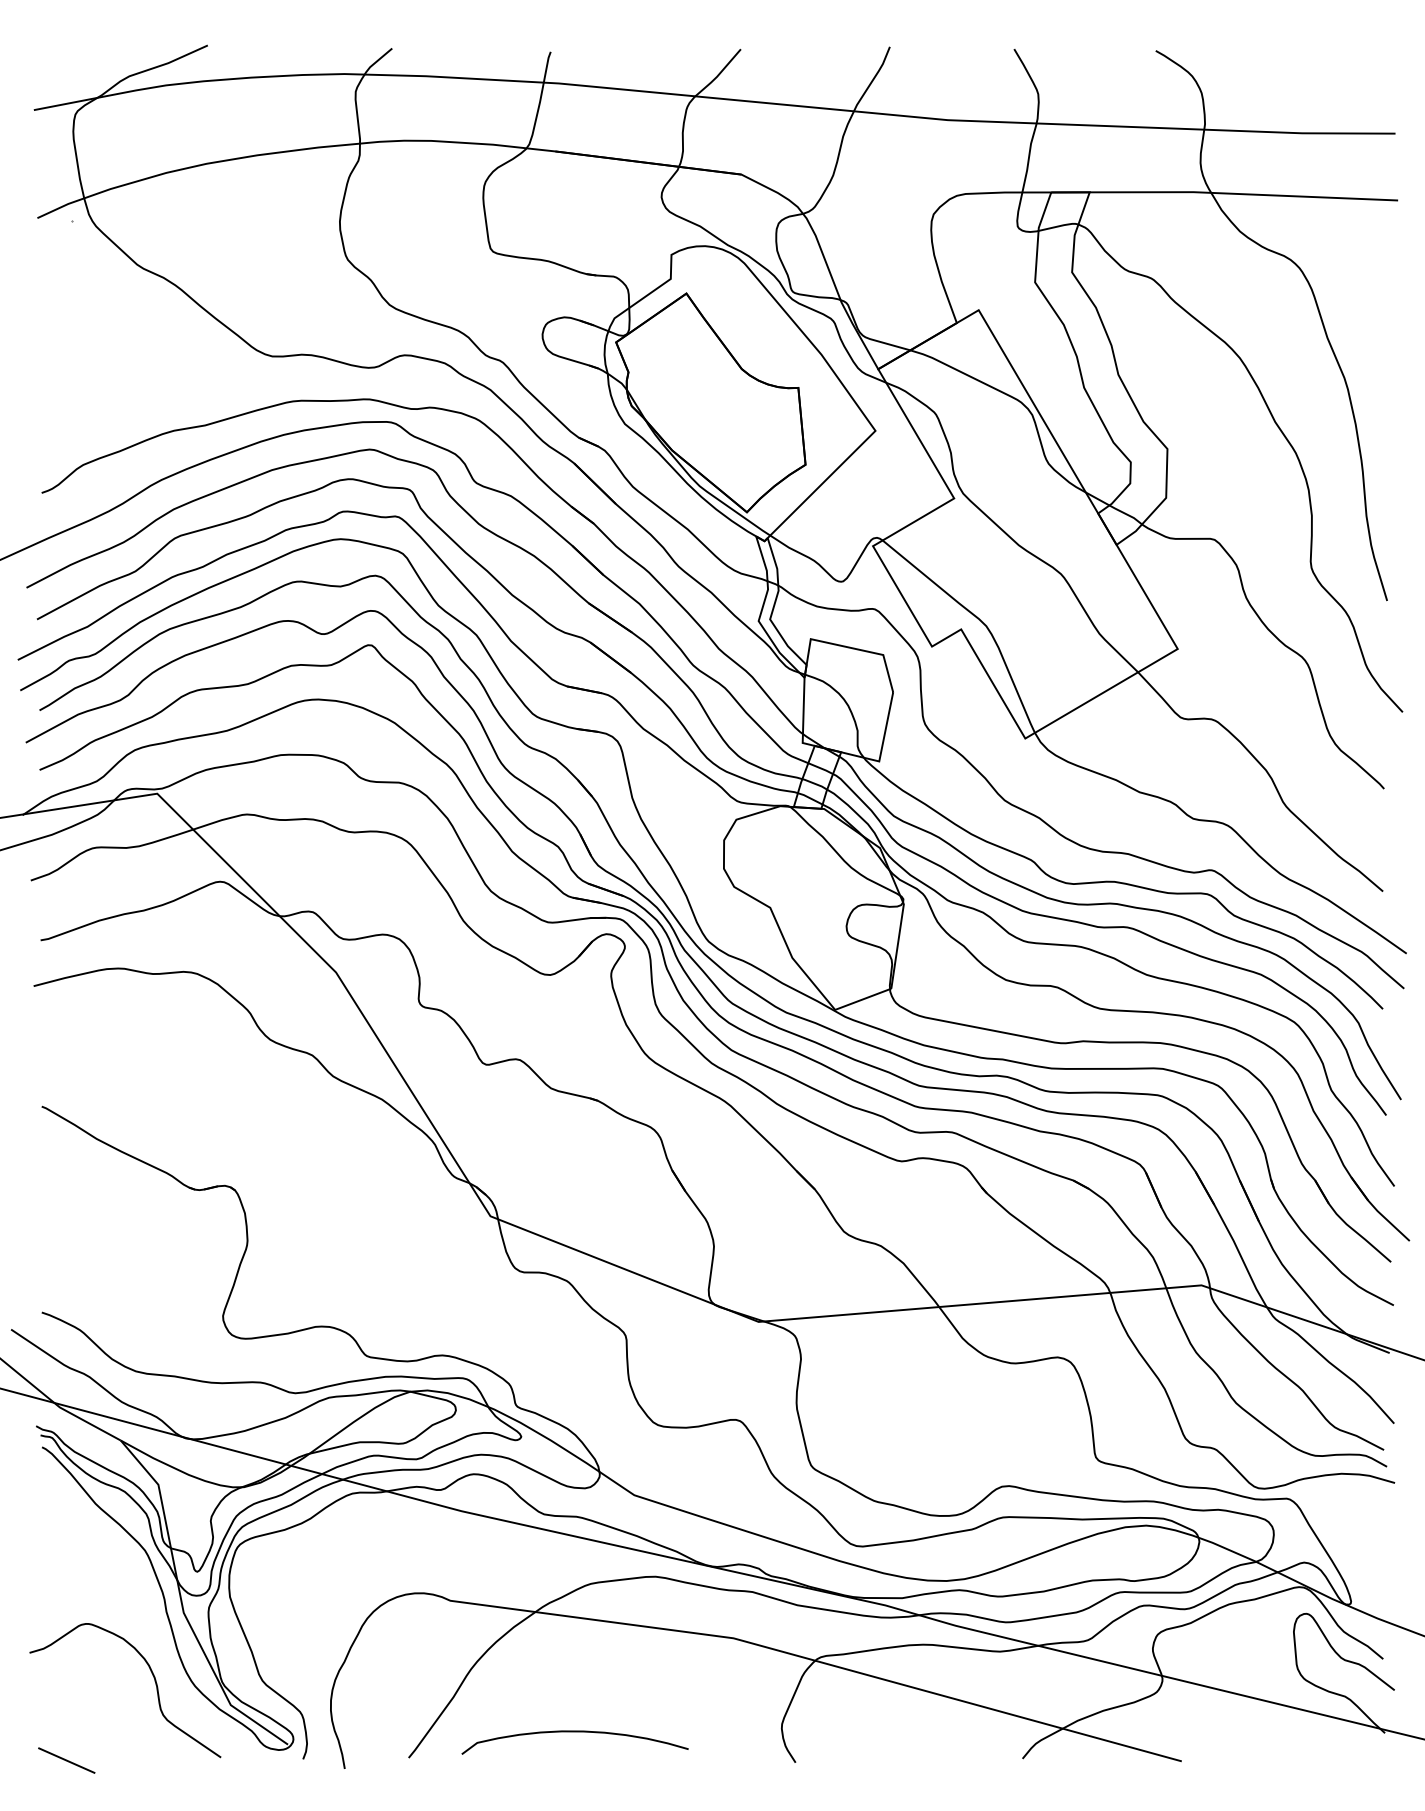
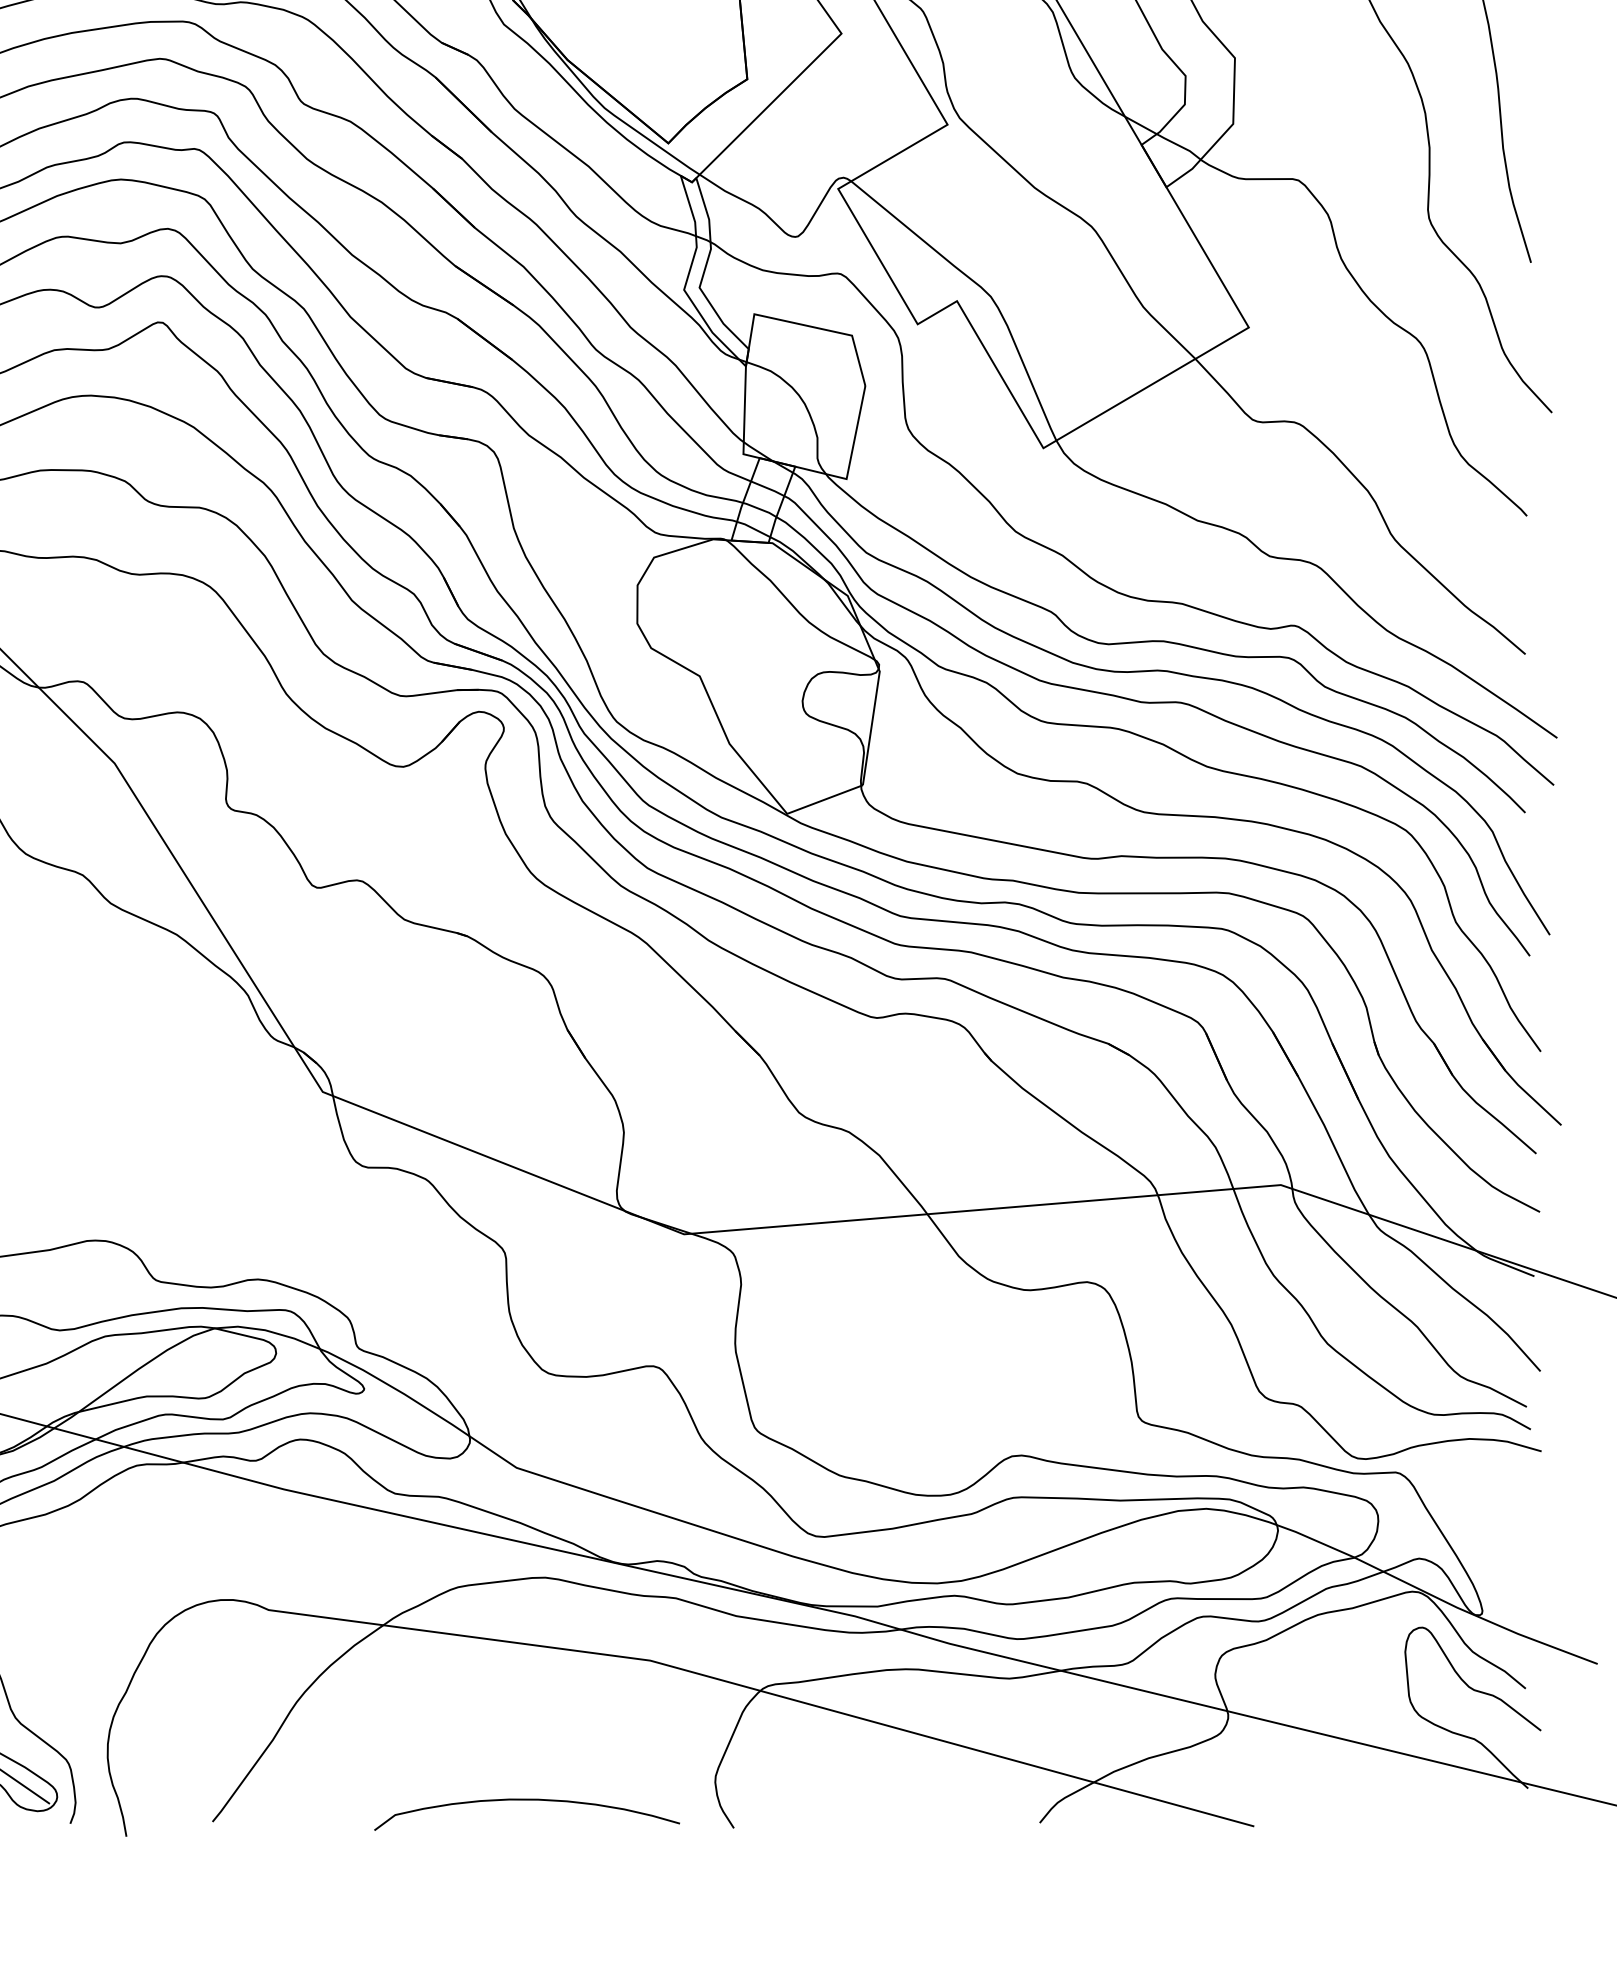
curve: (574, 1732) -> (526, 1801), moved

